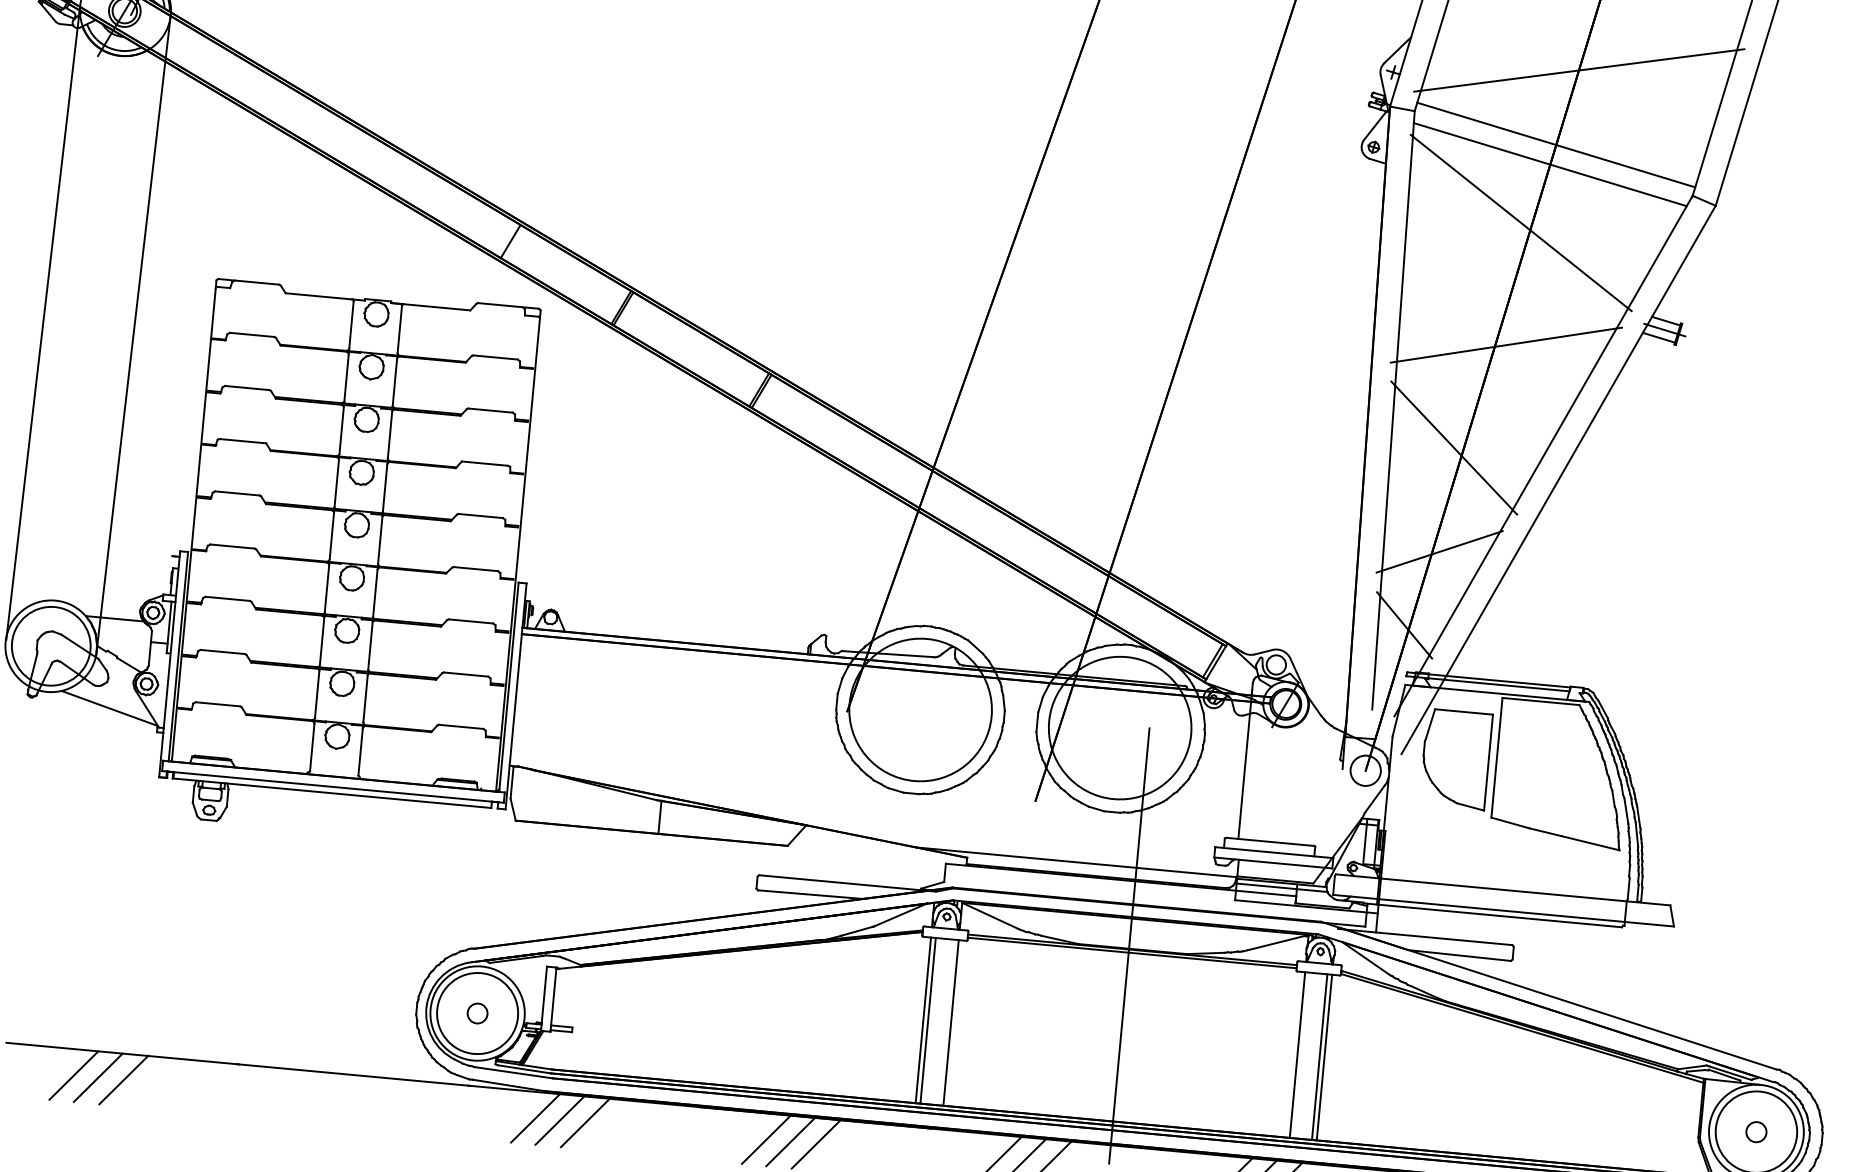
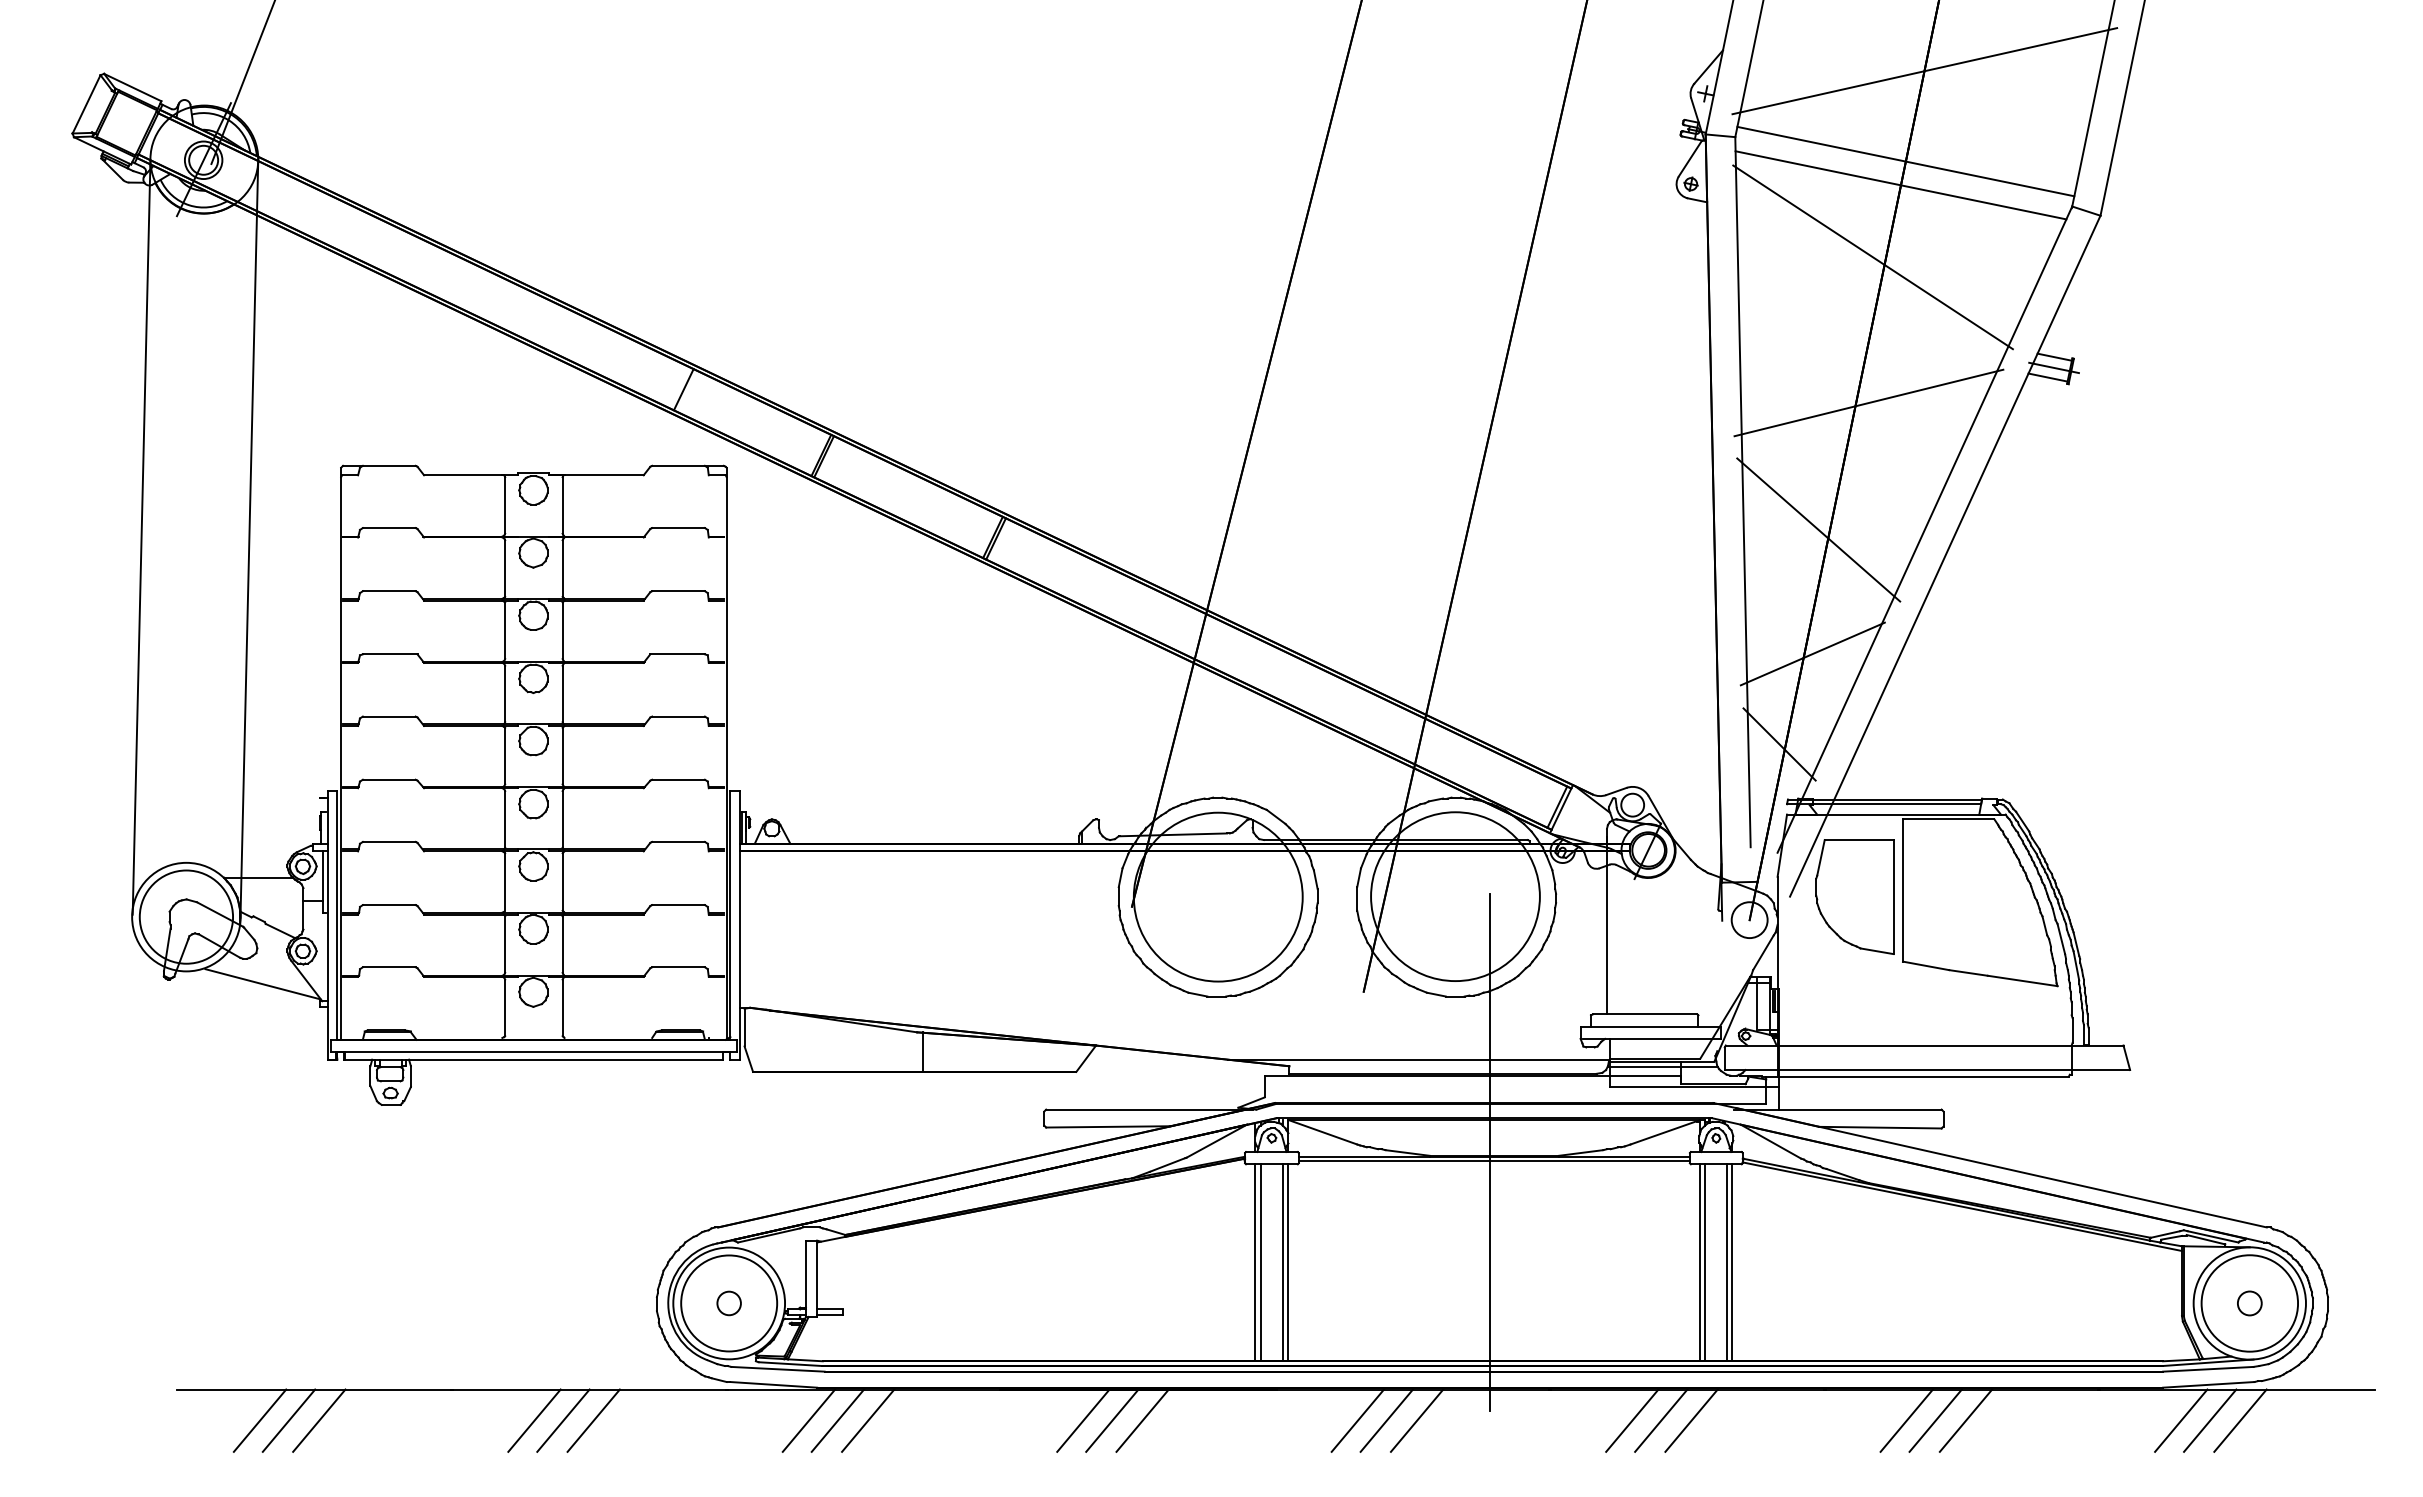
line: (946, 1022) -> (1282, 1262), added
line: (1301, 1055) -> (1705, 1262), added
line: (304, 1096) -> (534, 1420), added
line: (329, 1099) -> (563, 1420), added
line: (354, 1101) -> (593, 1420), added

